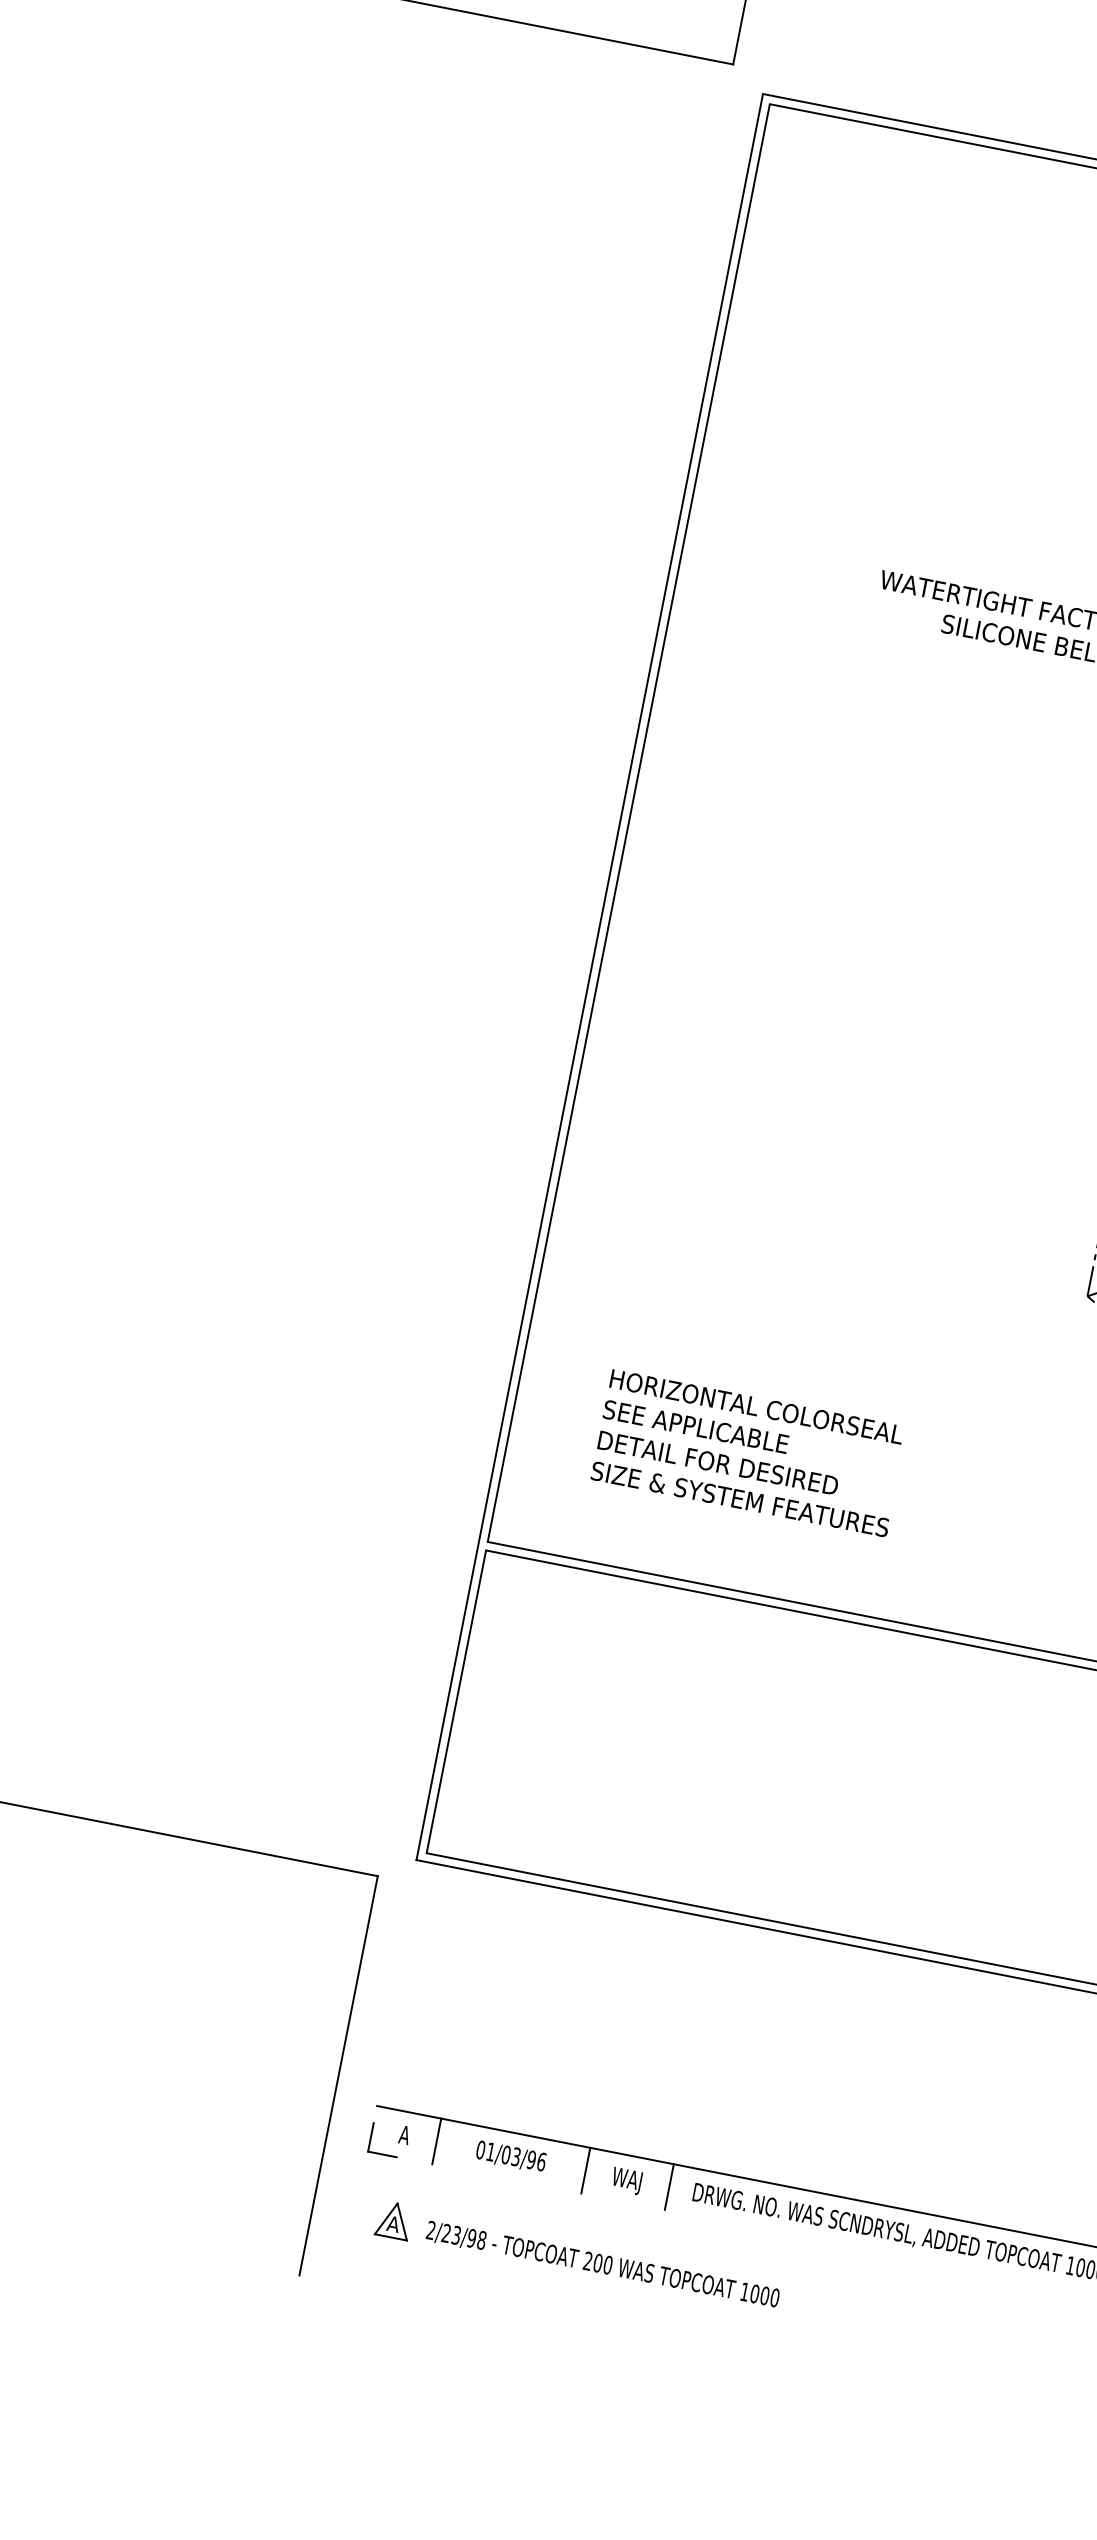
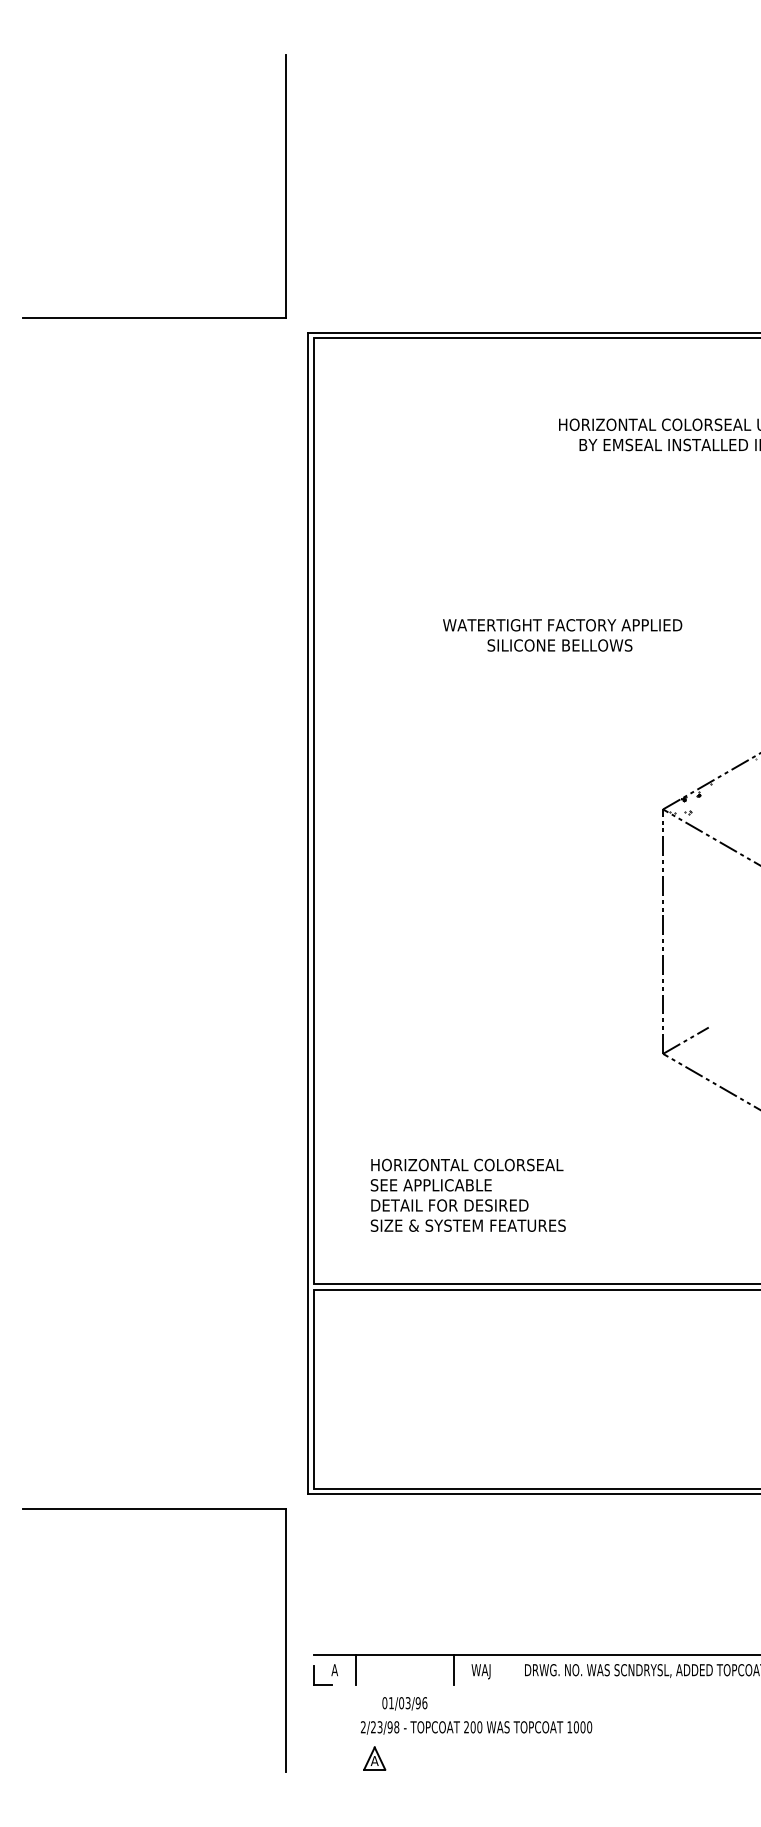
text: (510, 2156) -> (404, 1703), moved
line: (668, 2187) -> (508, 1670), removed
part: (393, 2220) -> (374, 1758), moved

